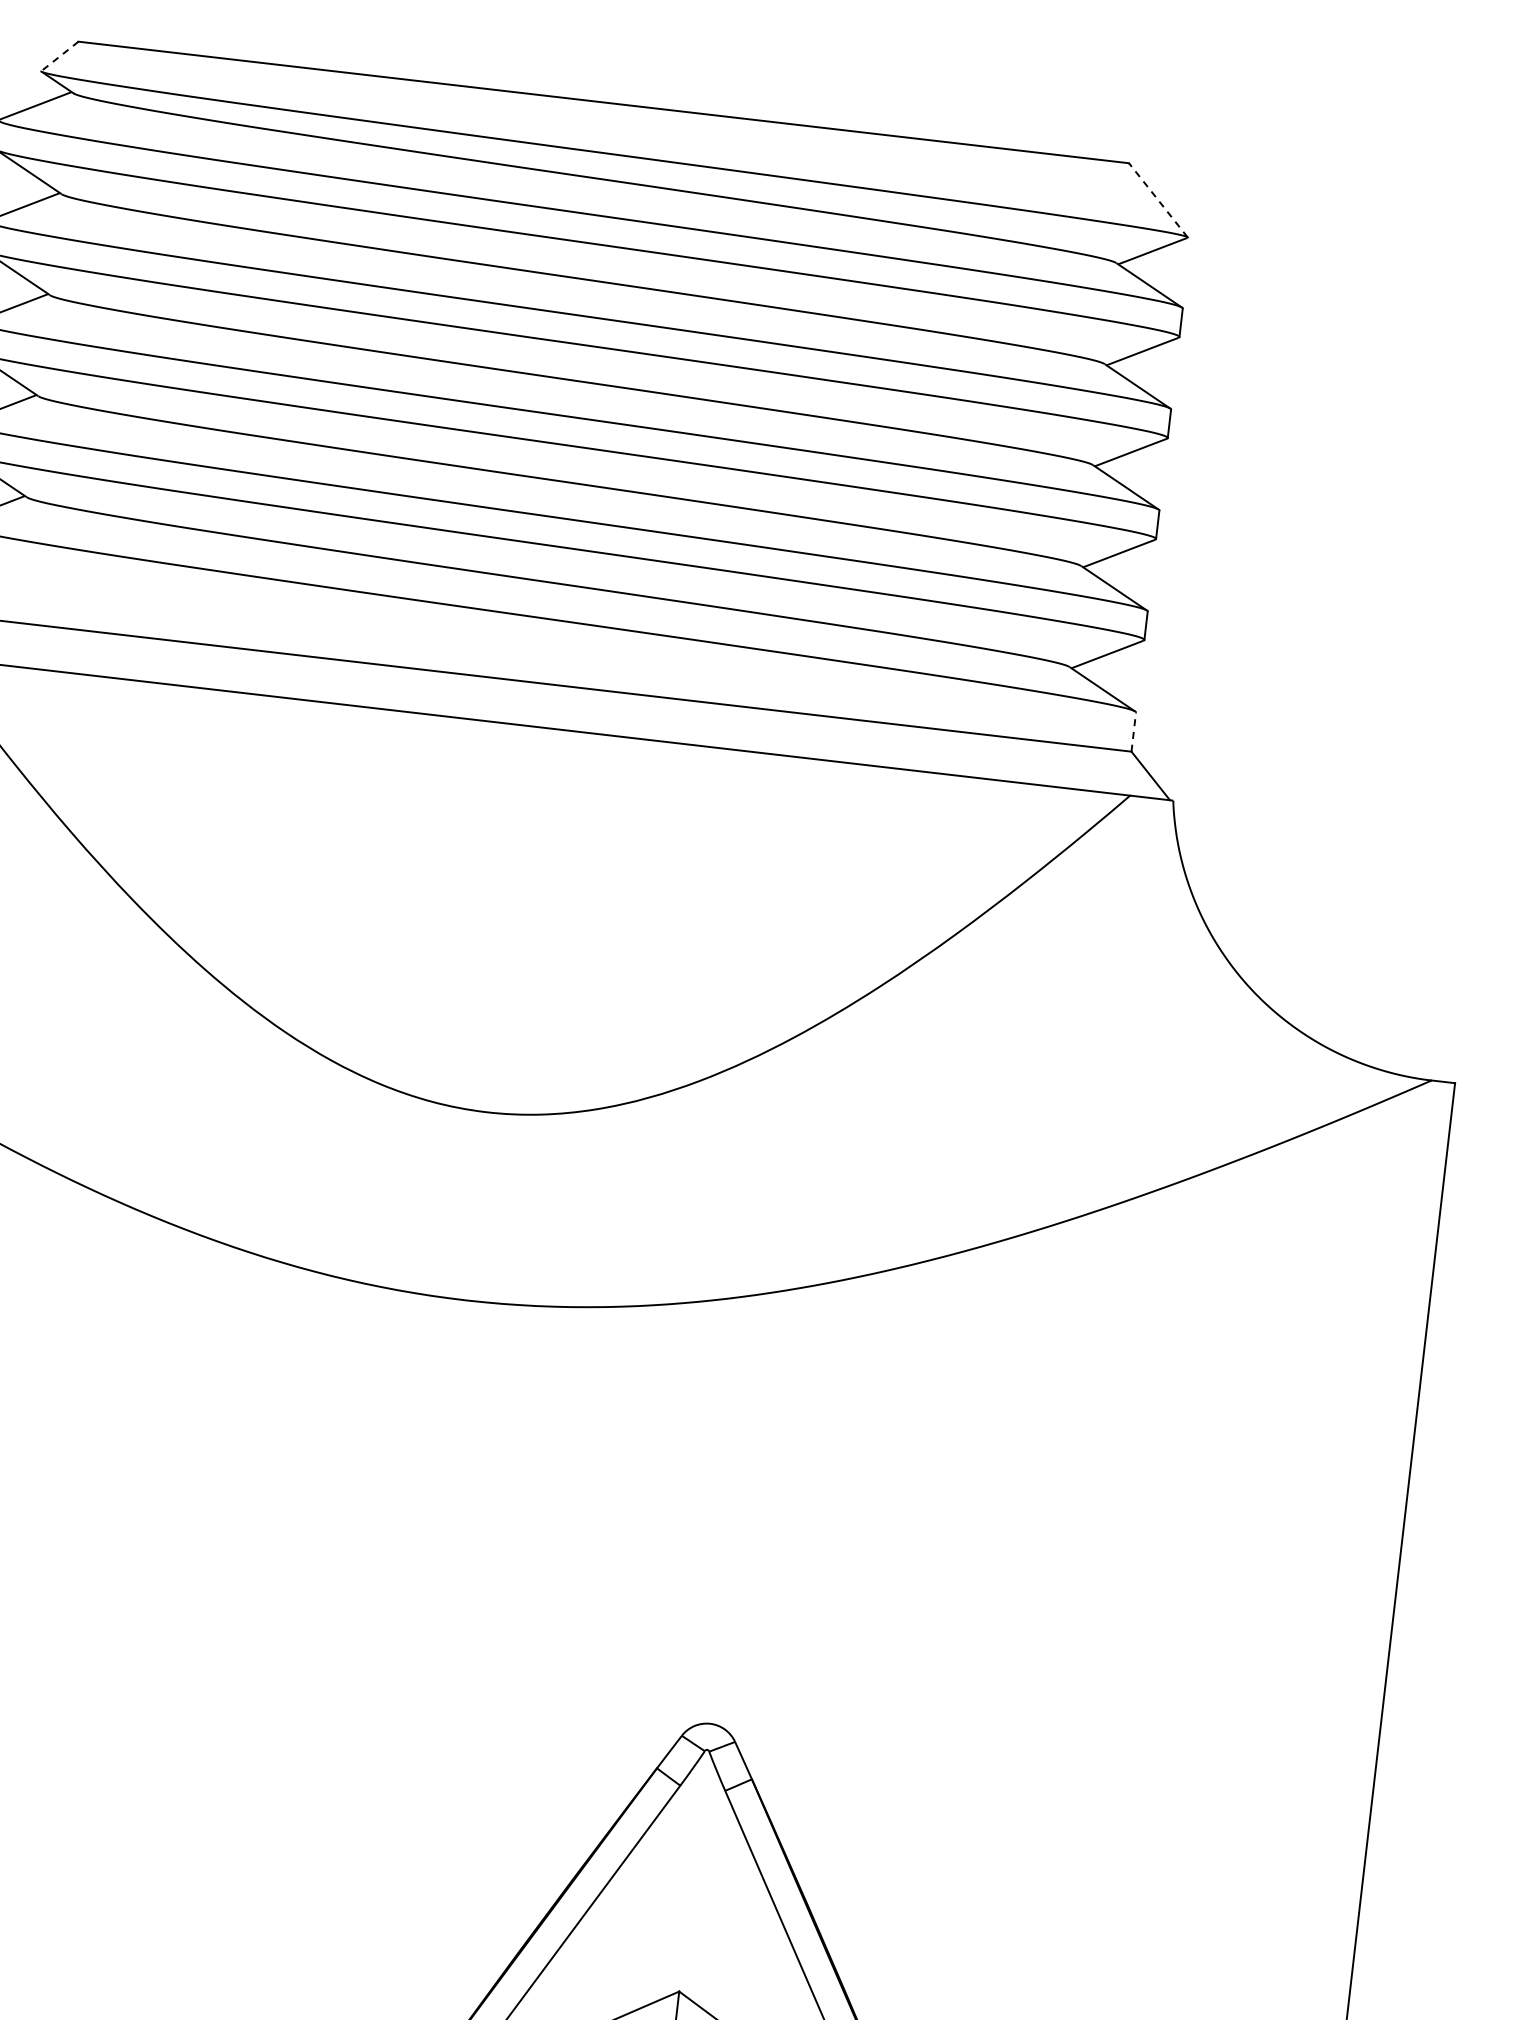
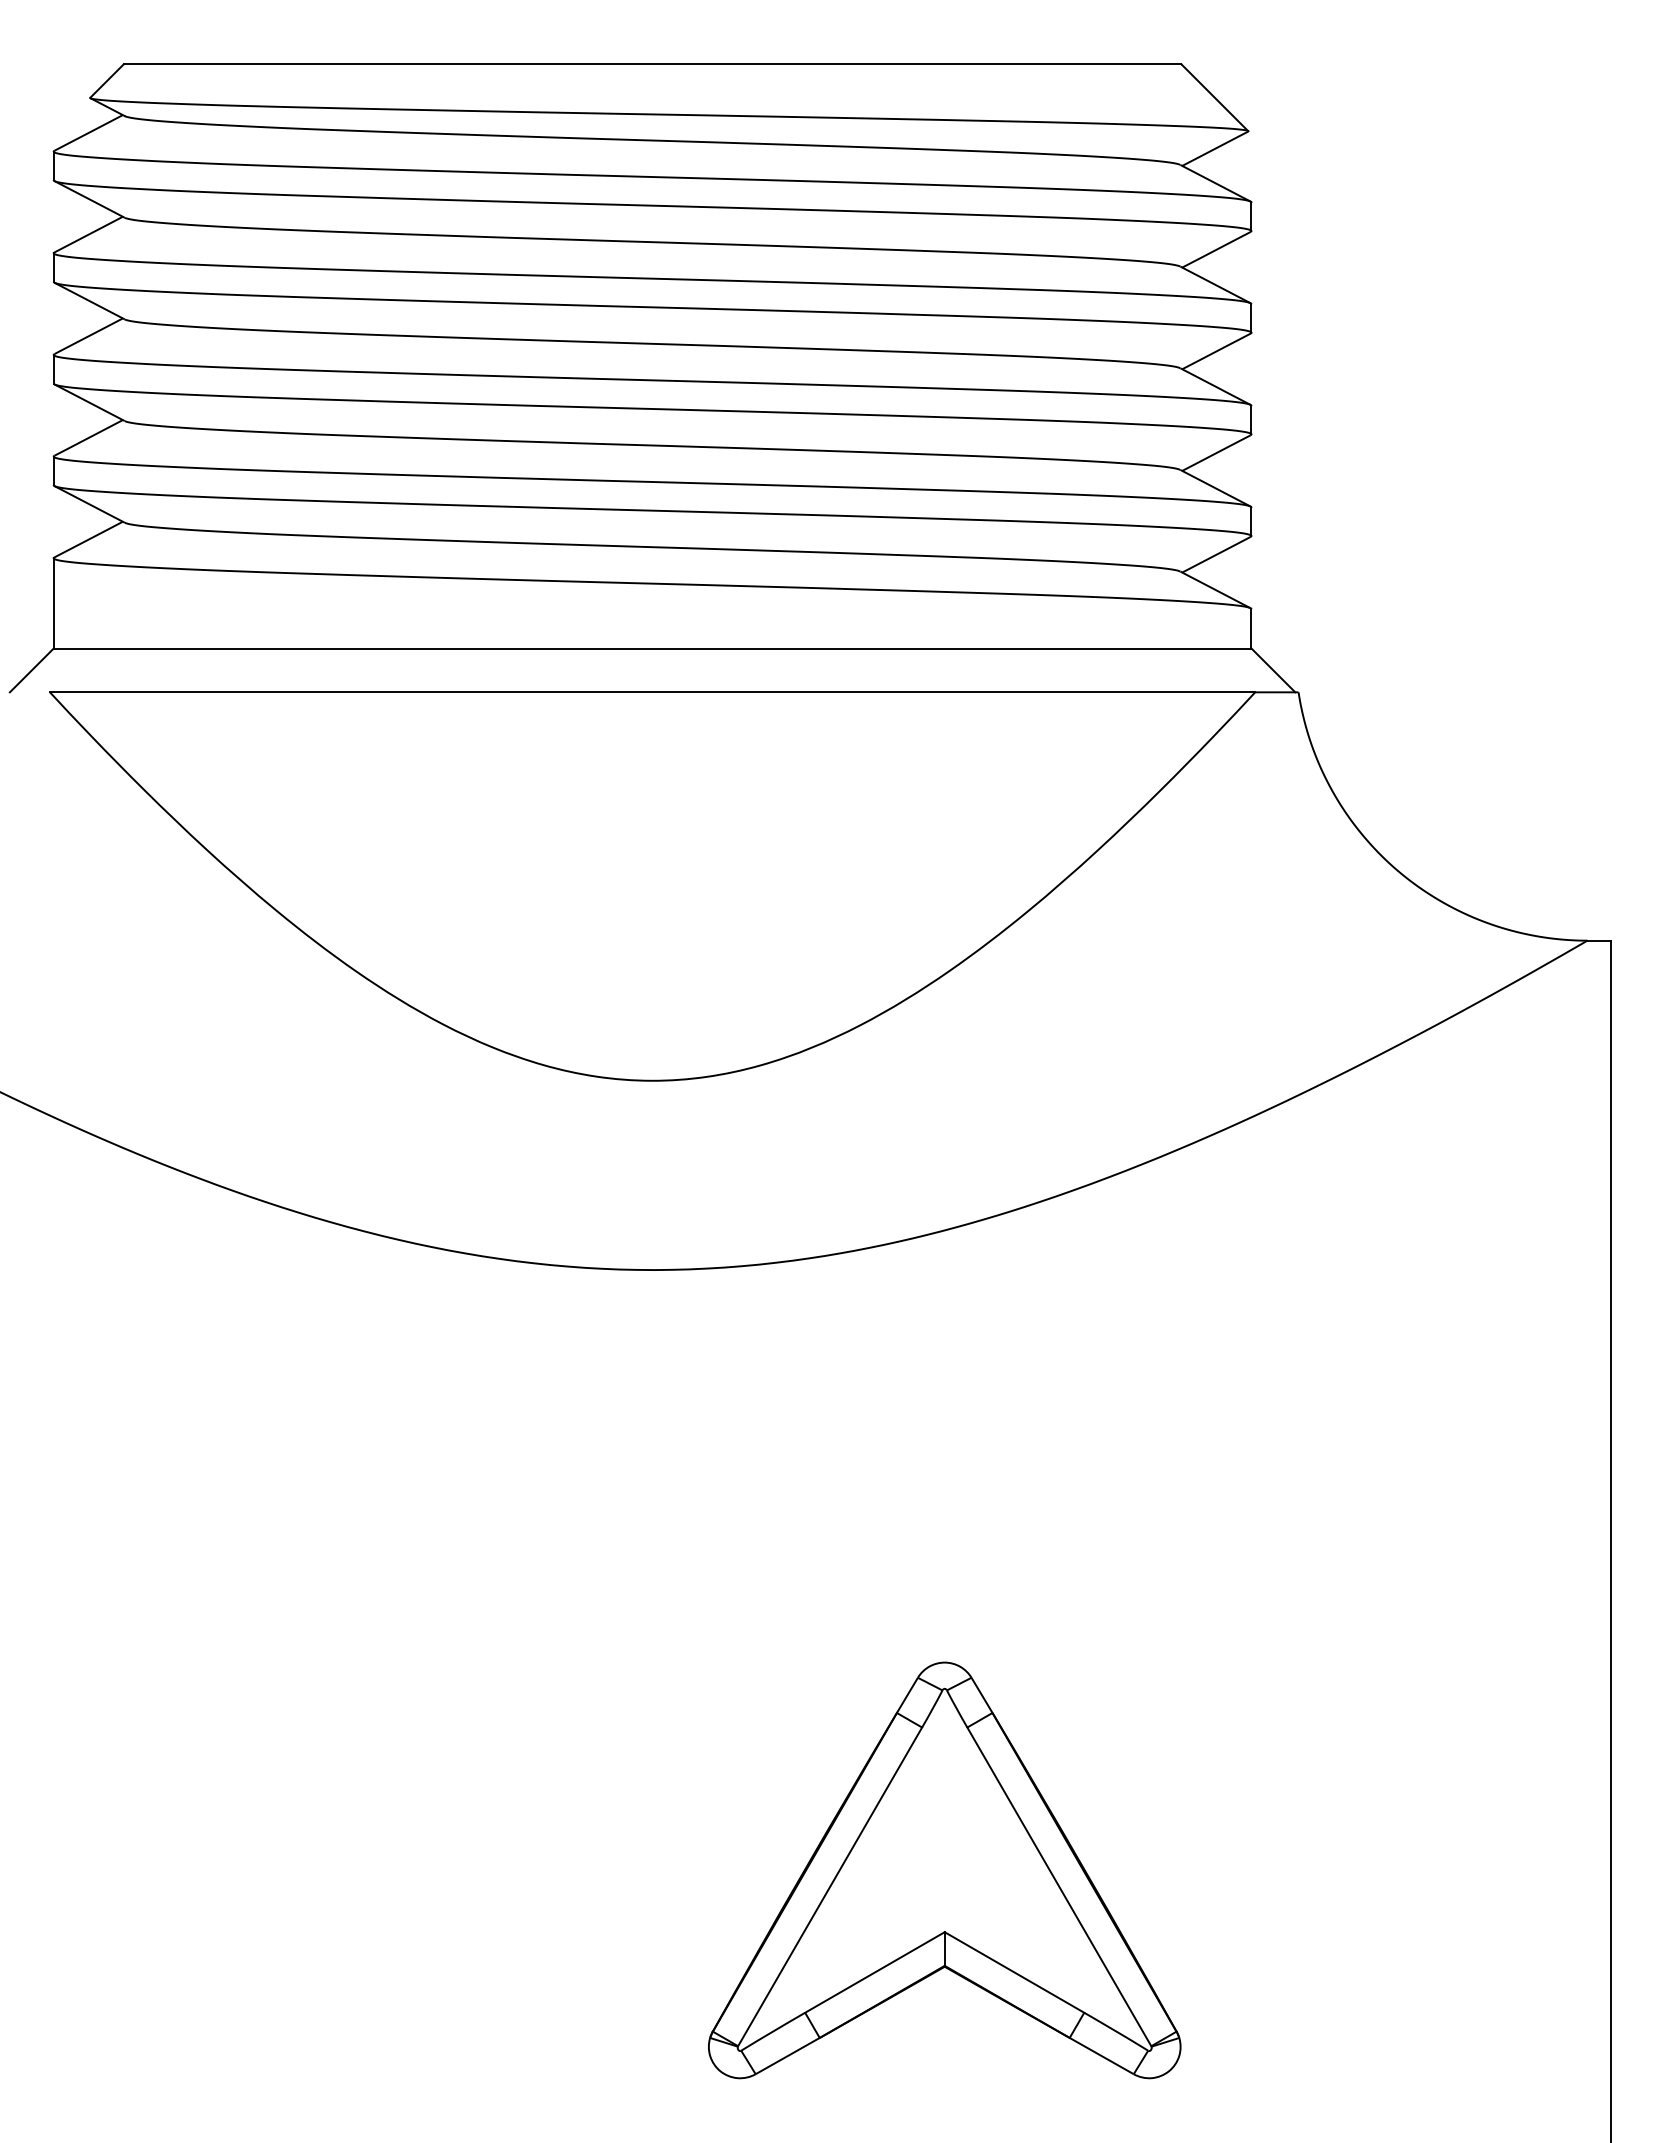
line: (60, 55) -> (107, 80), dashed -> solid
line: (1158, 200) -> (1214, 97), dashed -> solid
line: (1133, 731) -> (1251, 628), dashed -> solid

